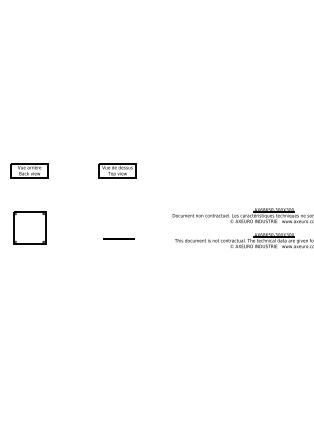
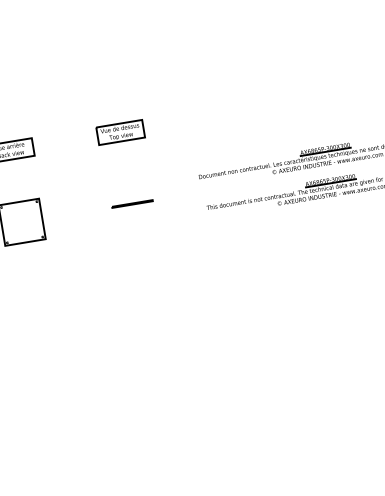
line: (118, 238) -> (132, 203), moved

